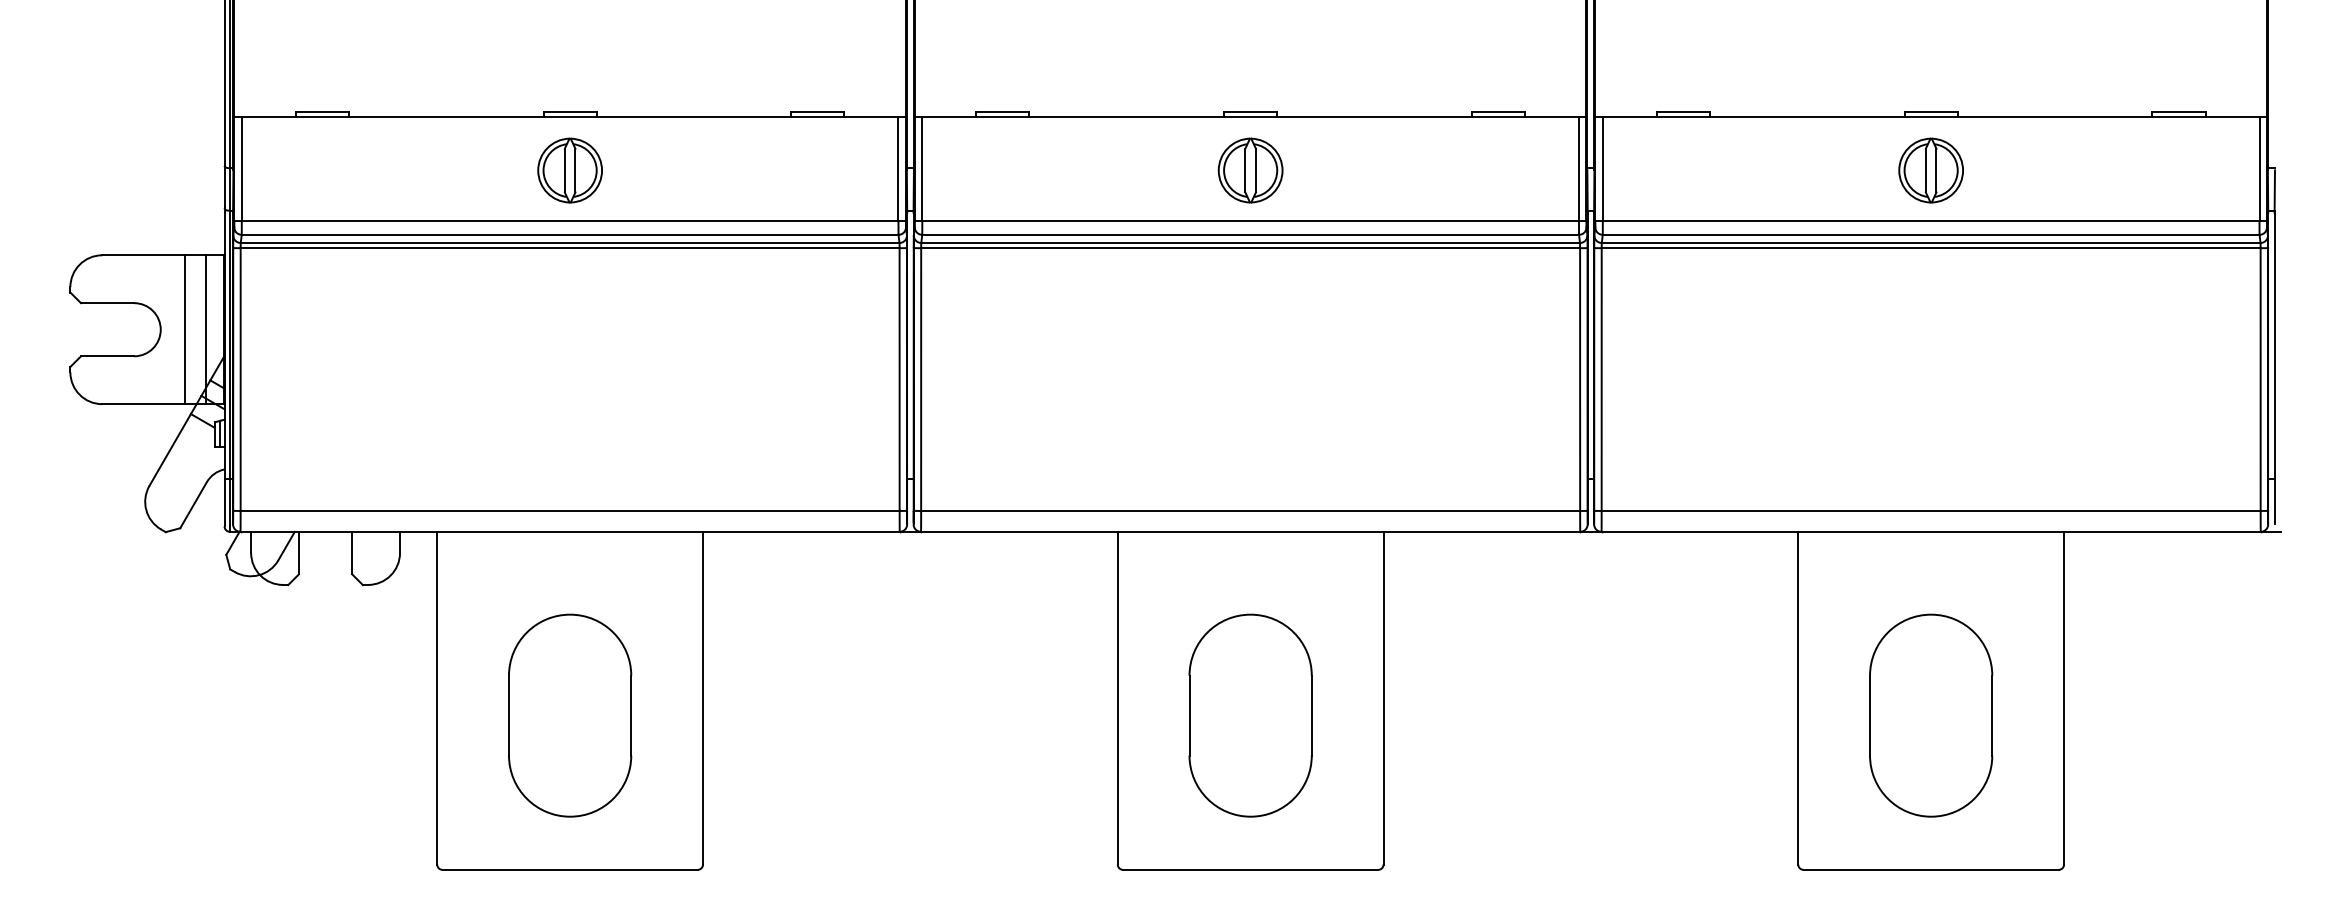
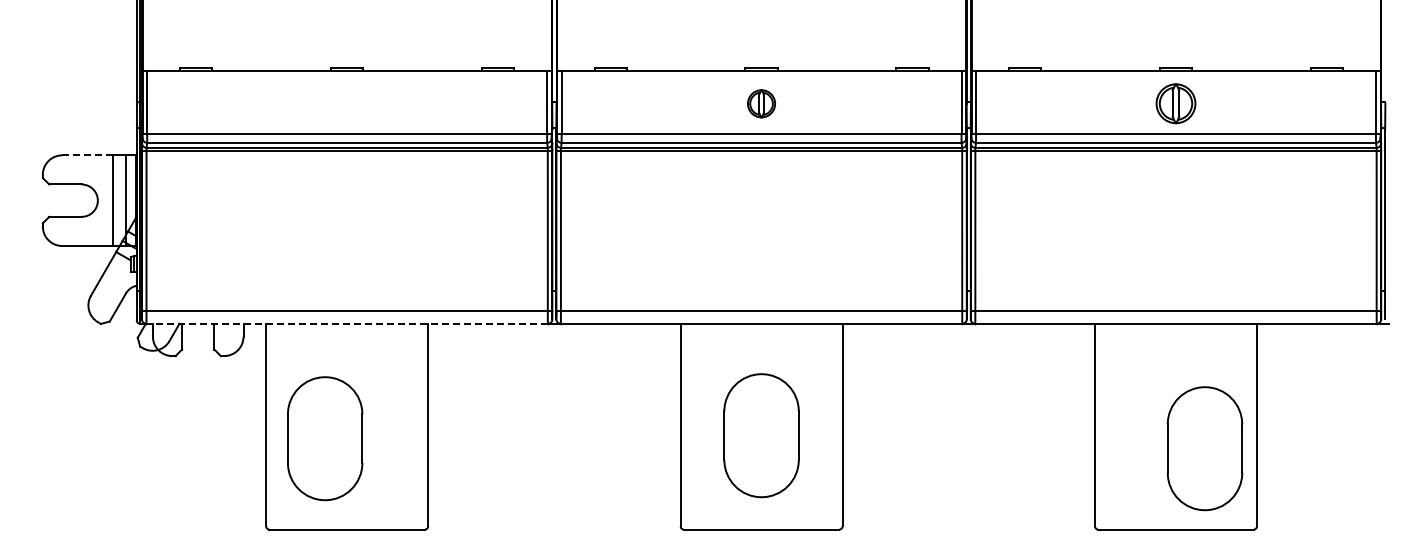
part: (569, 170) -> (346, 103), removed
part: (1250, 170) -> (761, 103), size x0.7
line: (145, 255) -> (88, 155), solid -> dashed
line: (570, 531) -> (347, 323), solid -> dashed
part: (570, 715) -> (325, 438), moved
part: (1930, 715) -> (1204, 448), moved

